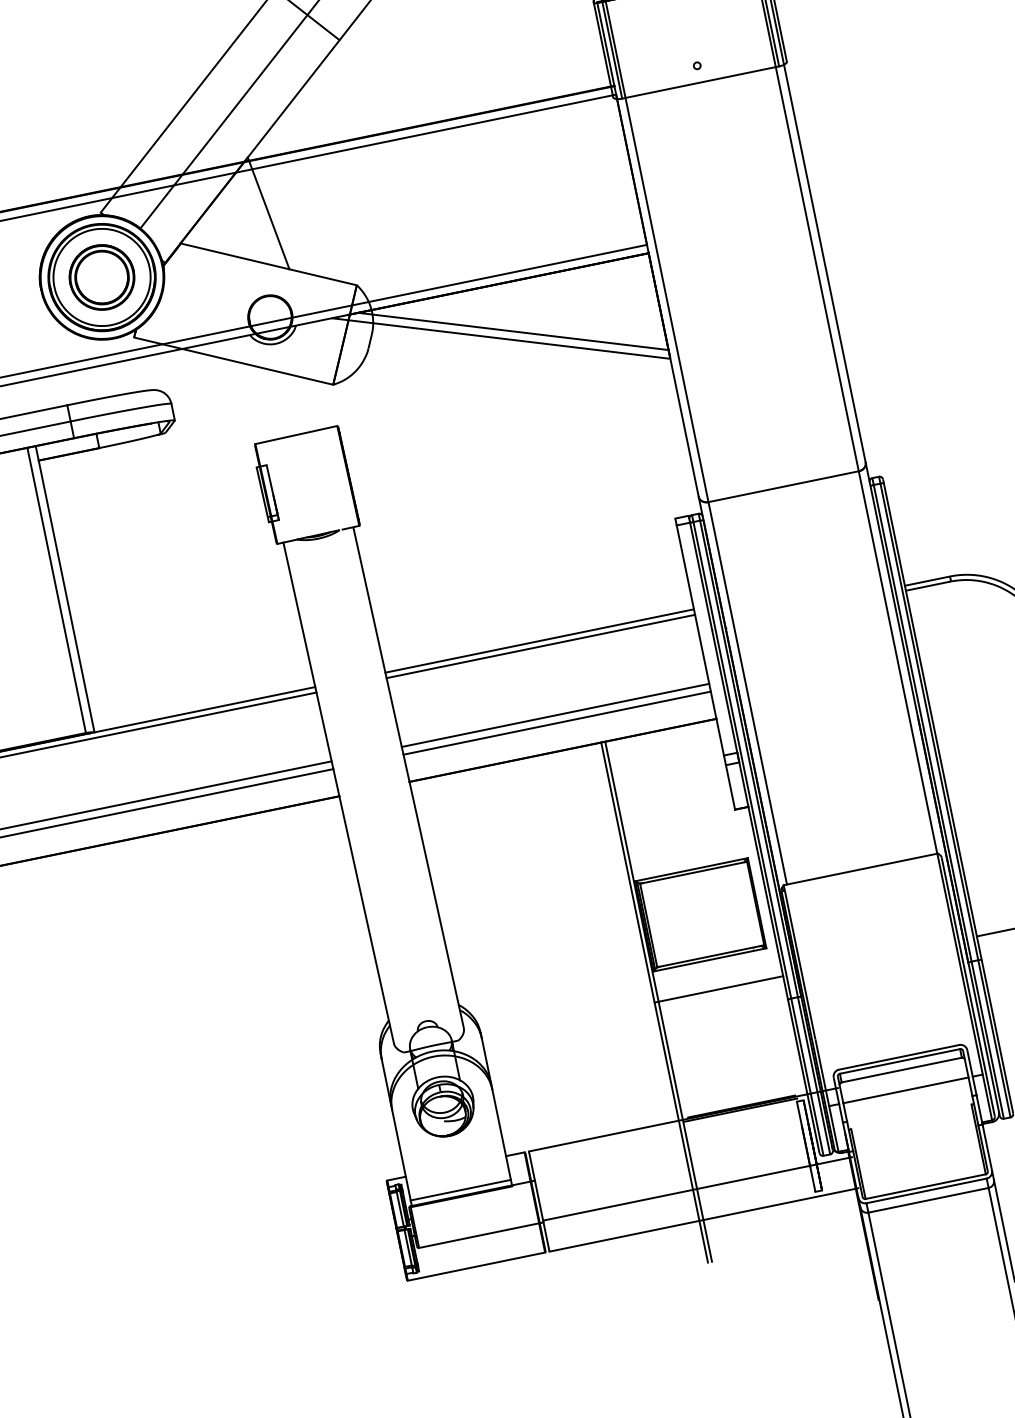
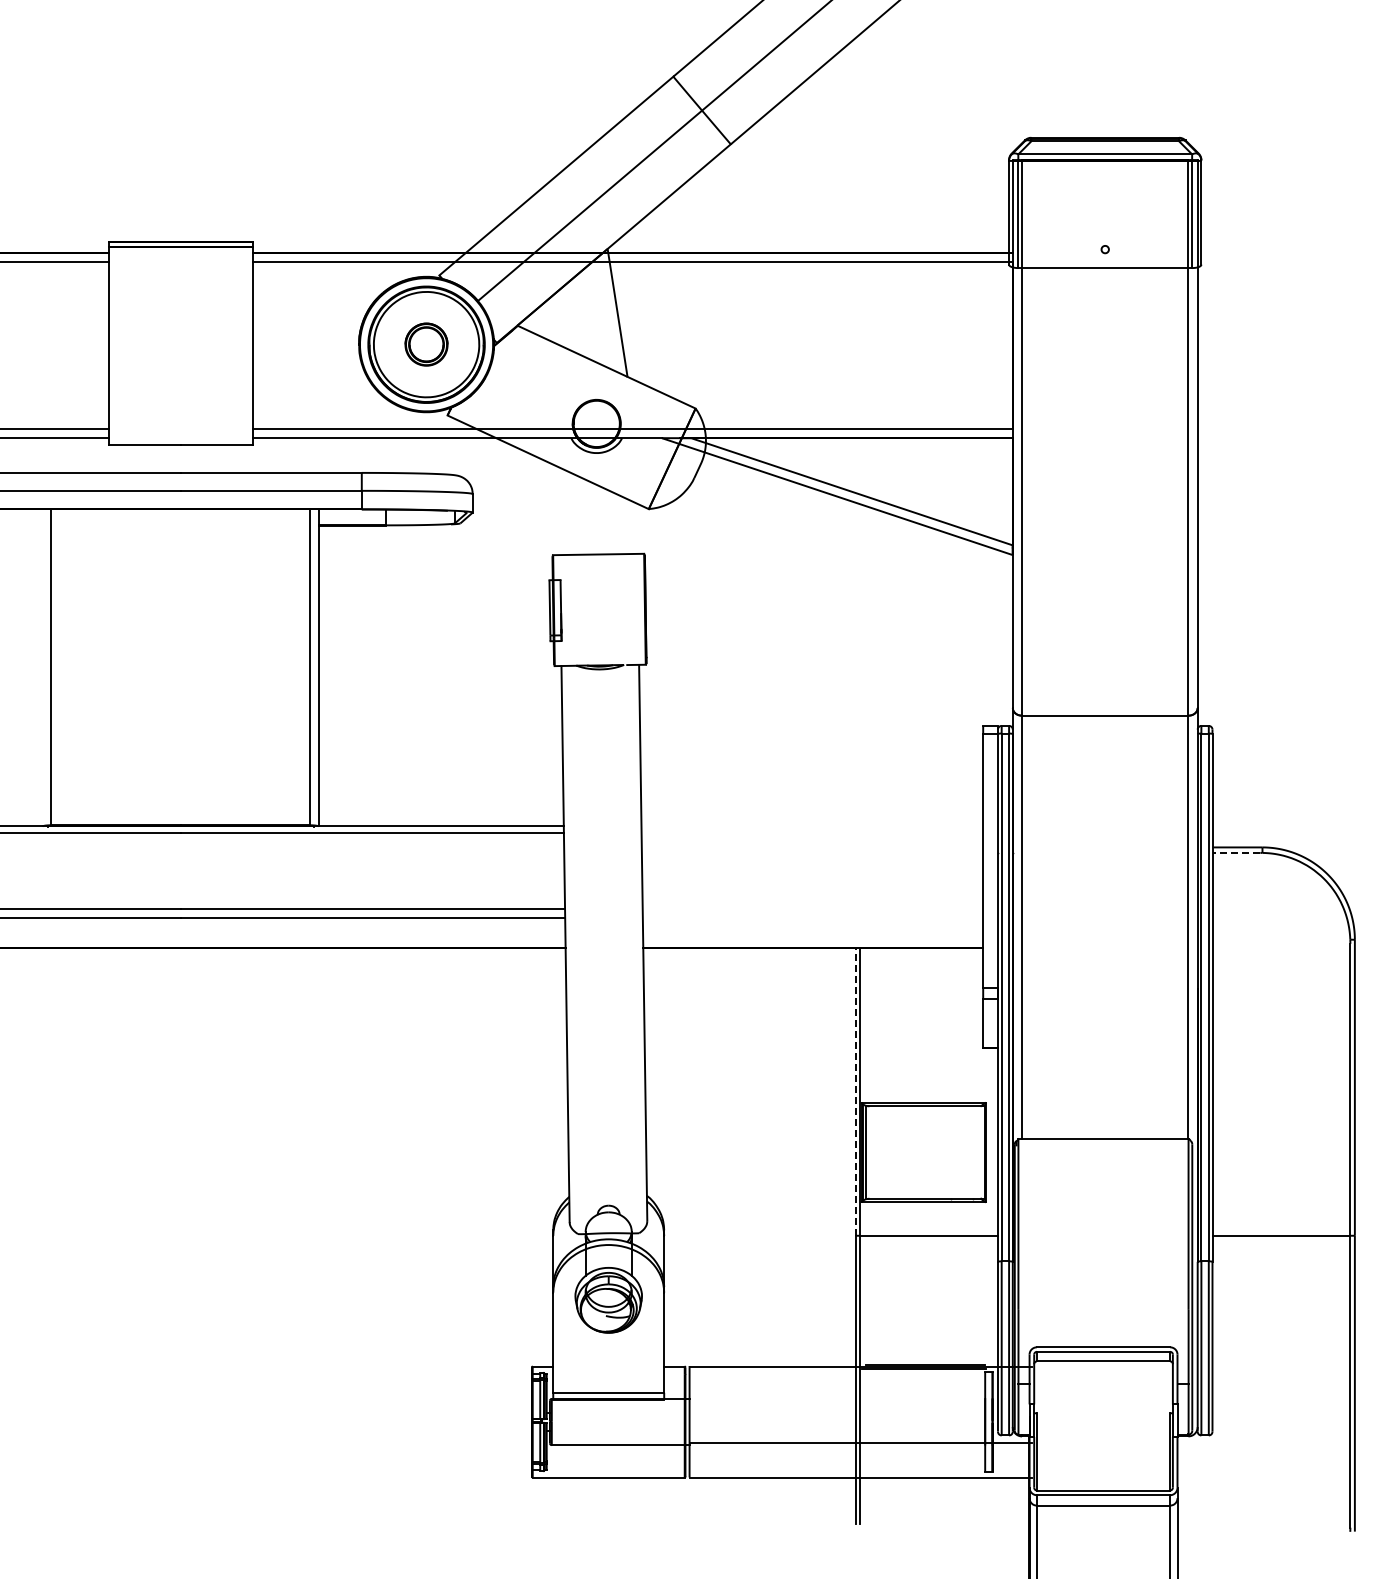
part: (101, 277) -> (426, 344), size x0.6
line: (927, 585) -> (1236, 852), solid -> dashed
line: (539, 641) -> (812, 826), removed
line: (540, 646) -> (812, 832), removed
line: (555, 715) -> (812, 908), removed
line: (556, 723) -> (812, 917), removed
line: (627, 872) -> (855, 1091), solid -> dashed
line: (905, 1090) -> (1103, 1383), removed

